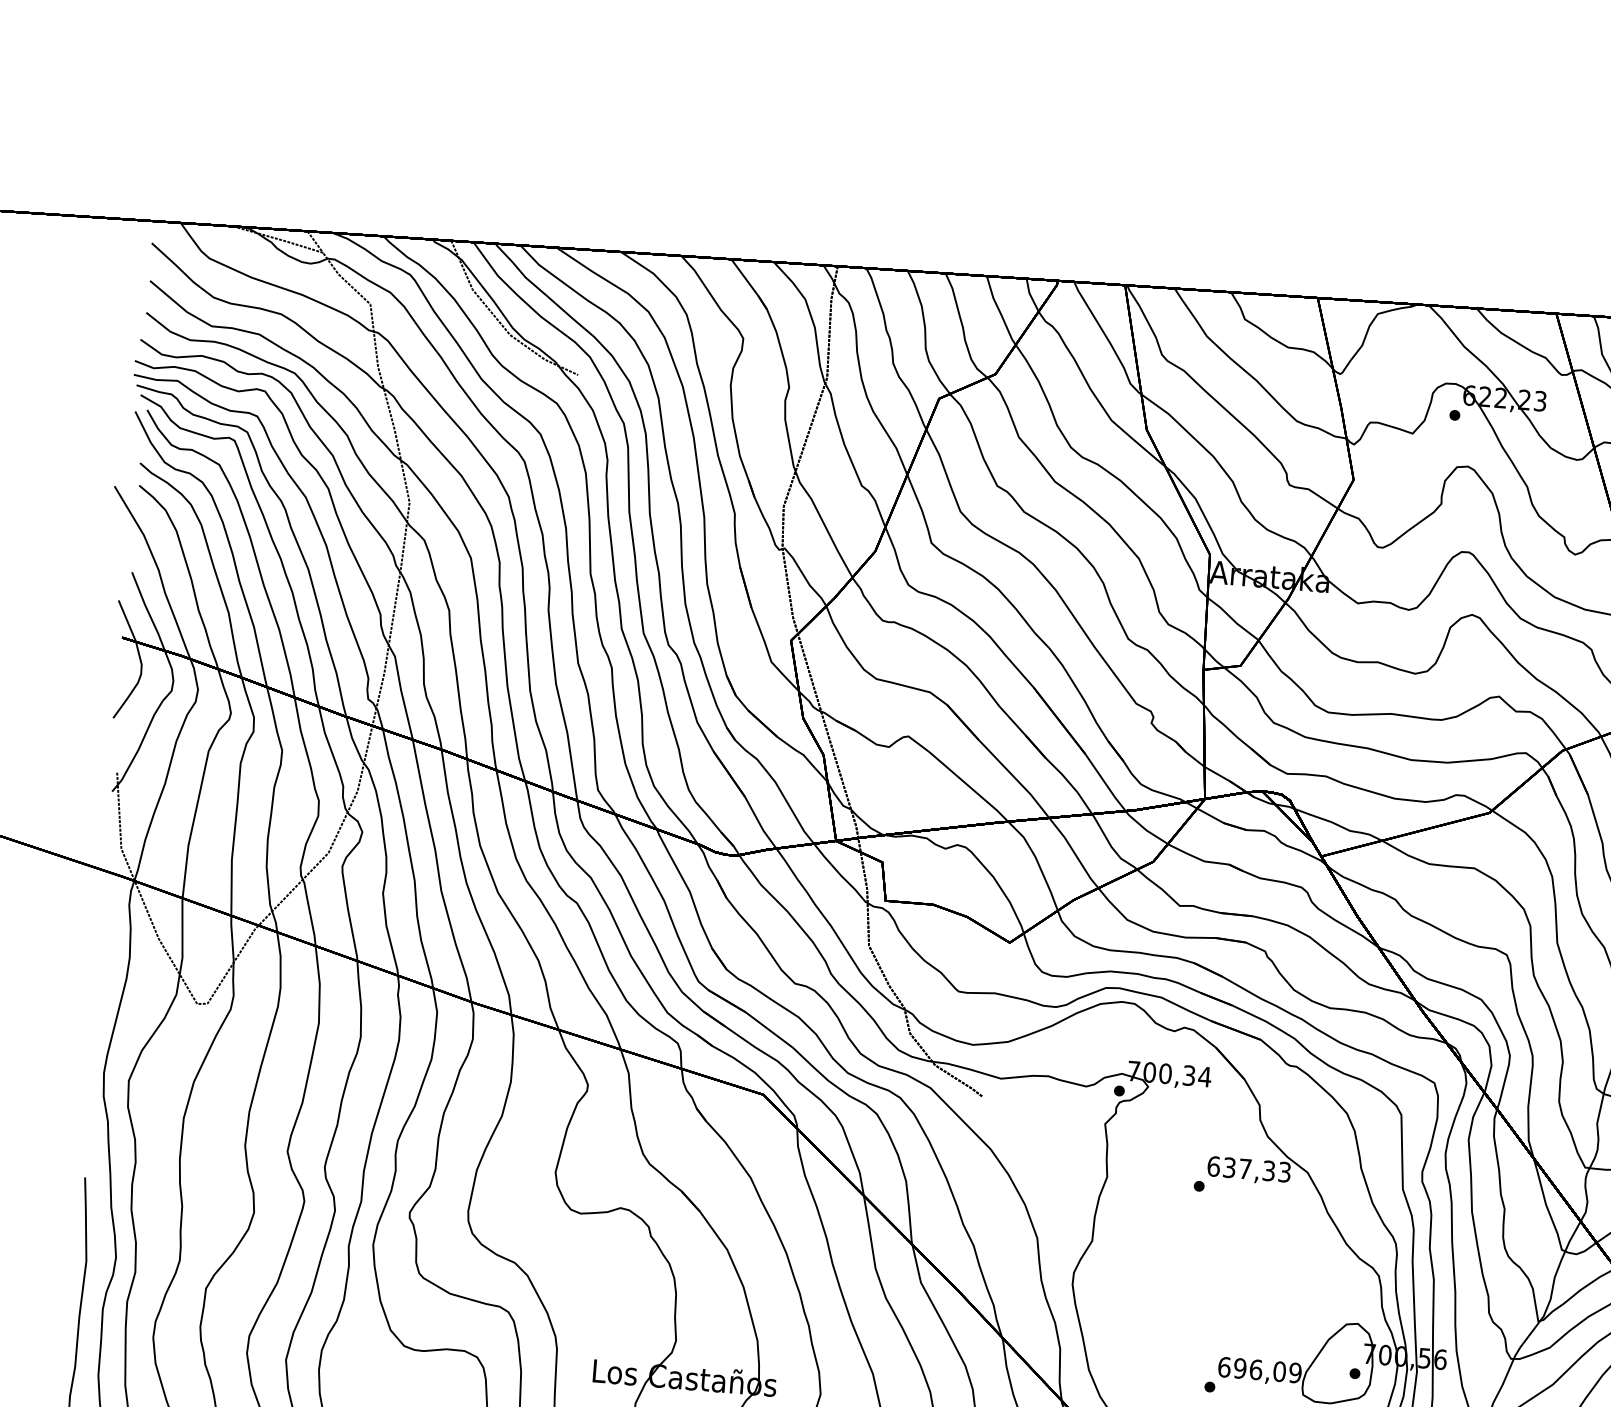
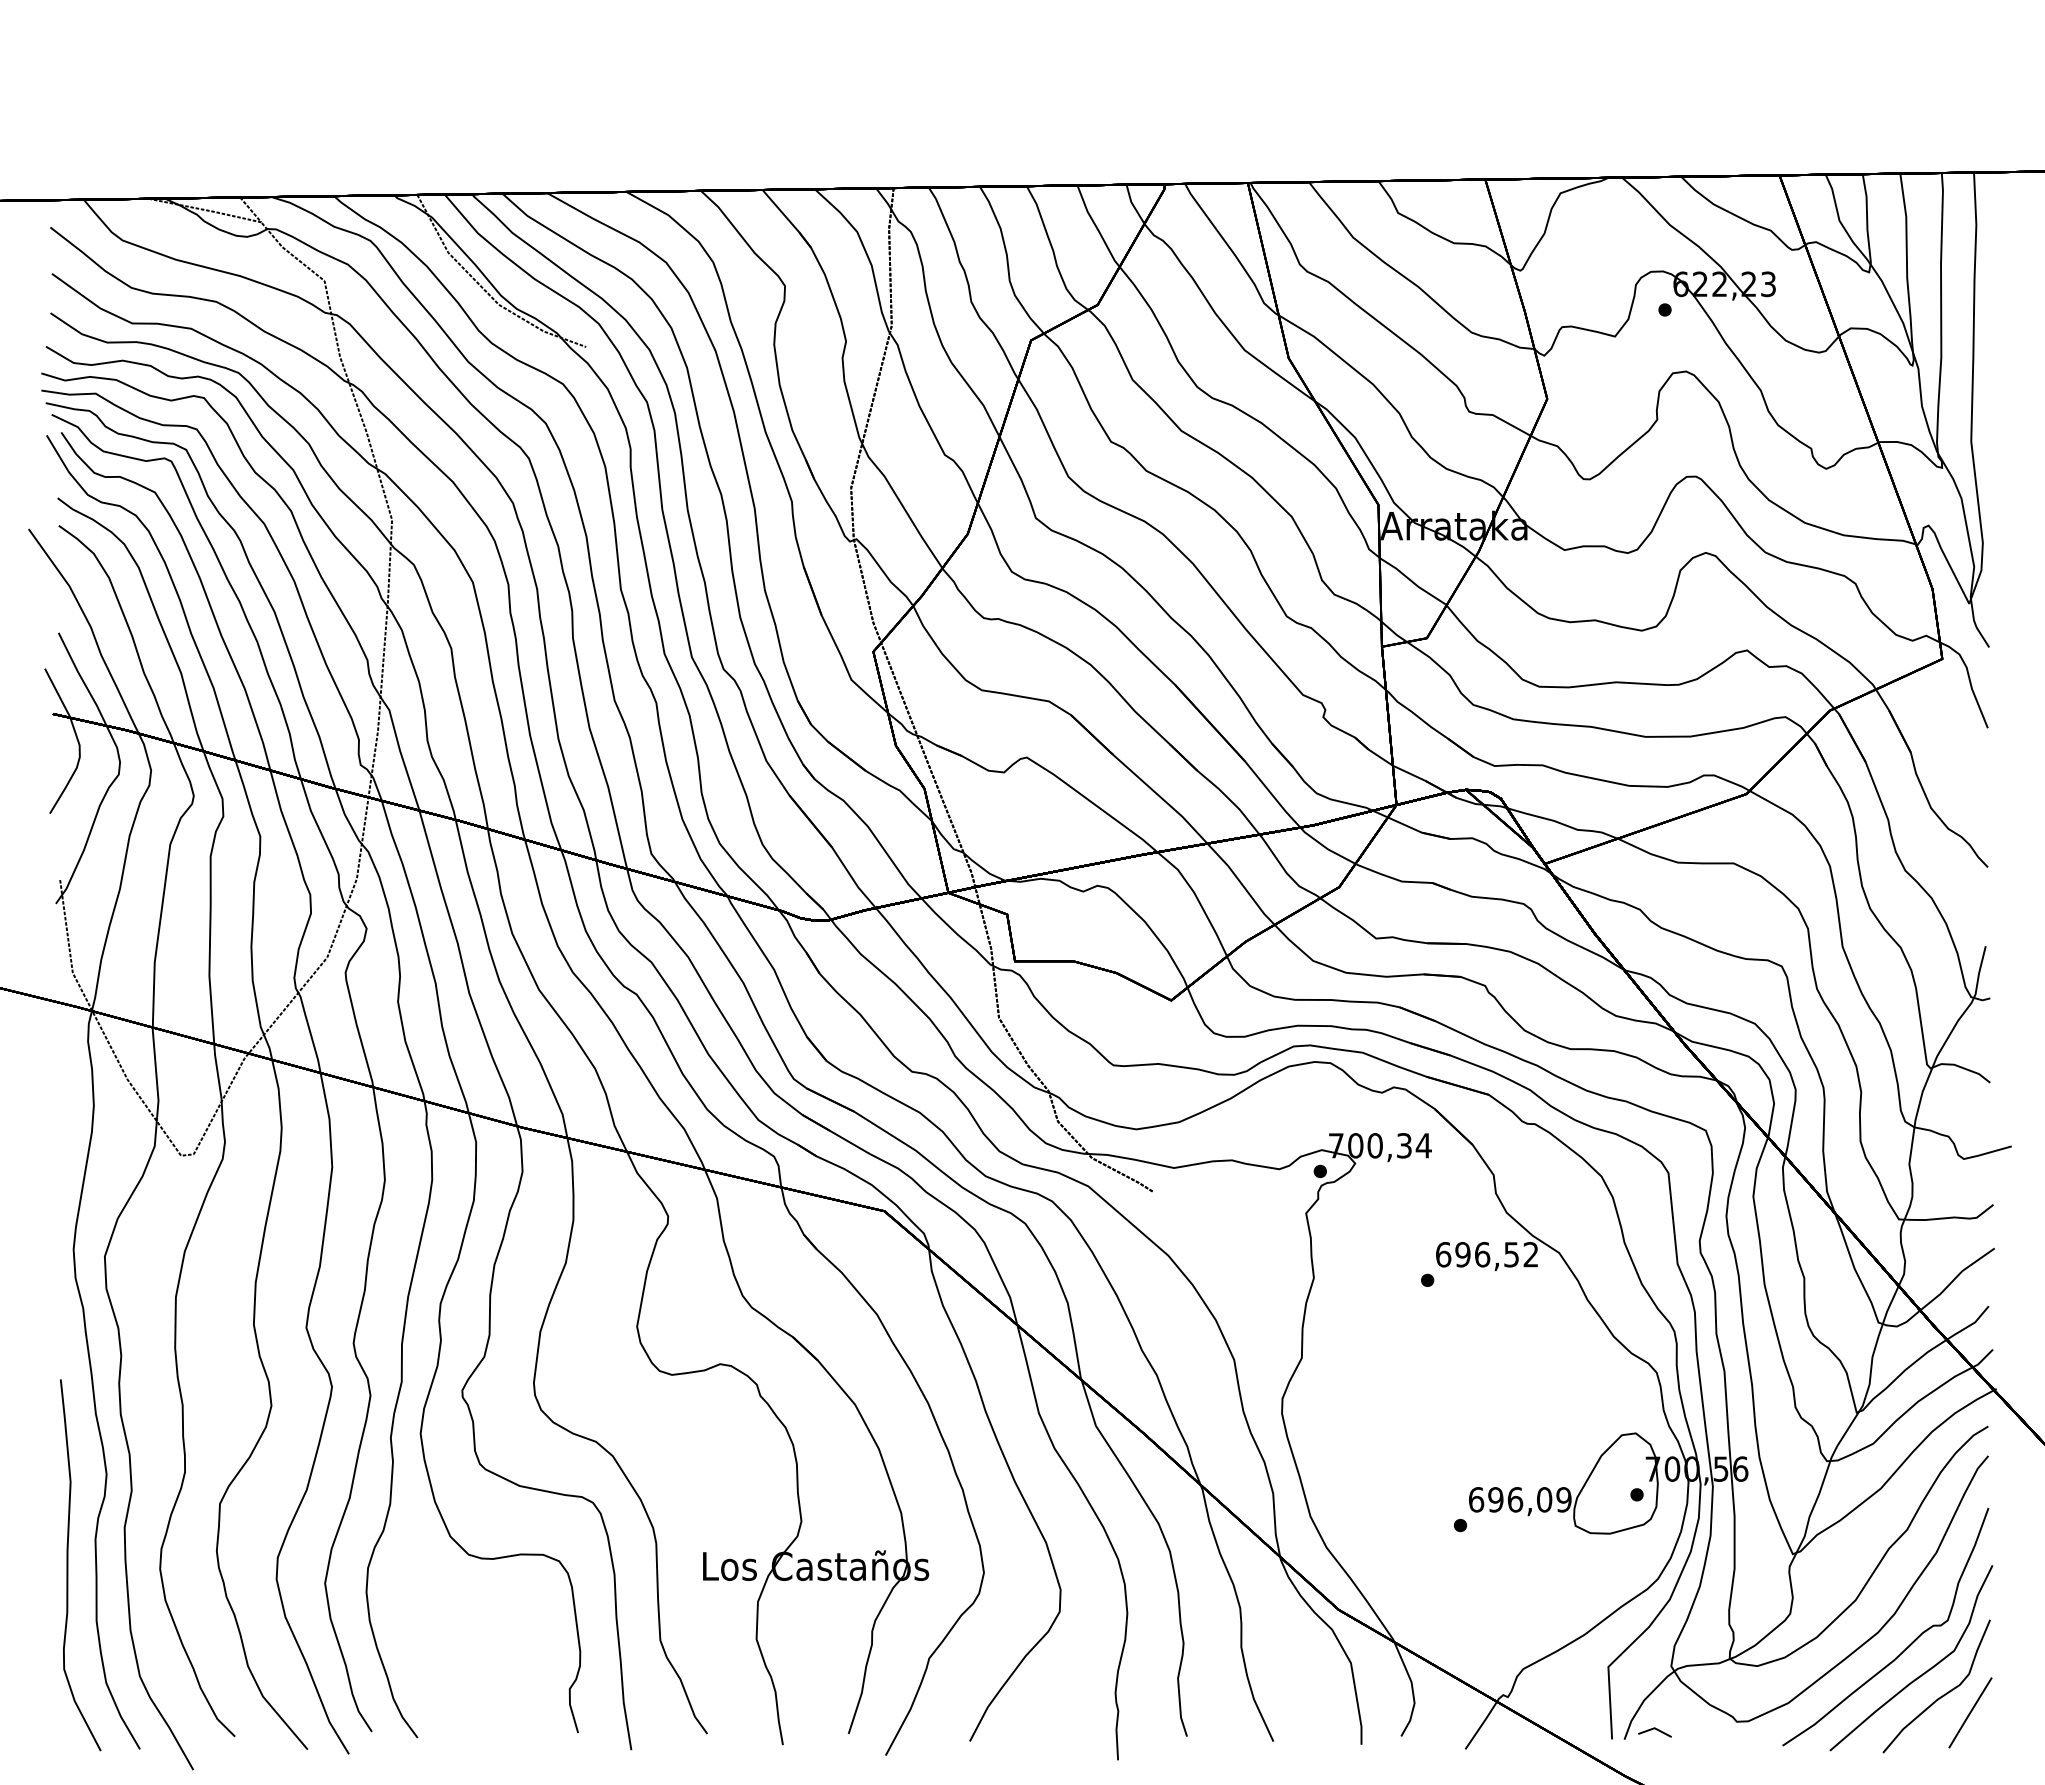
text: (1256, 1169) -> (1496, 1254), 637,33 -> 696,52

